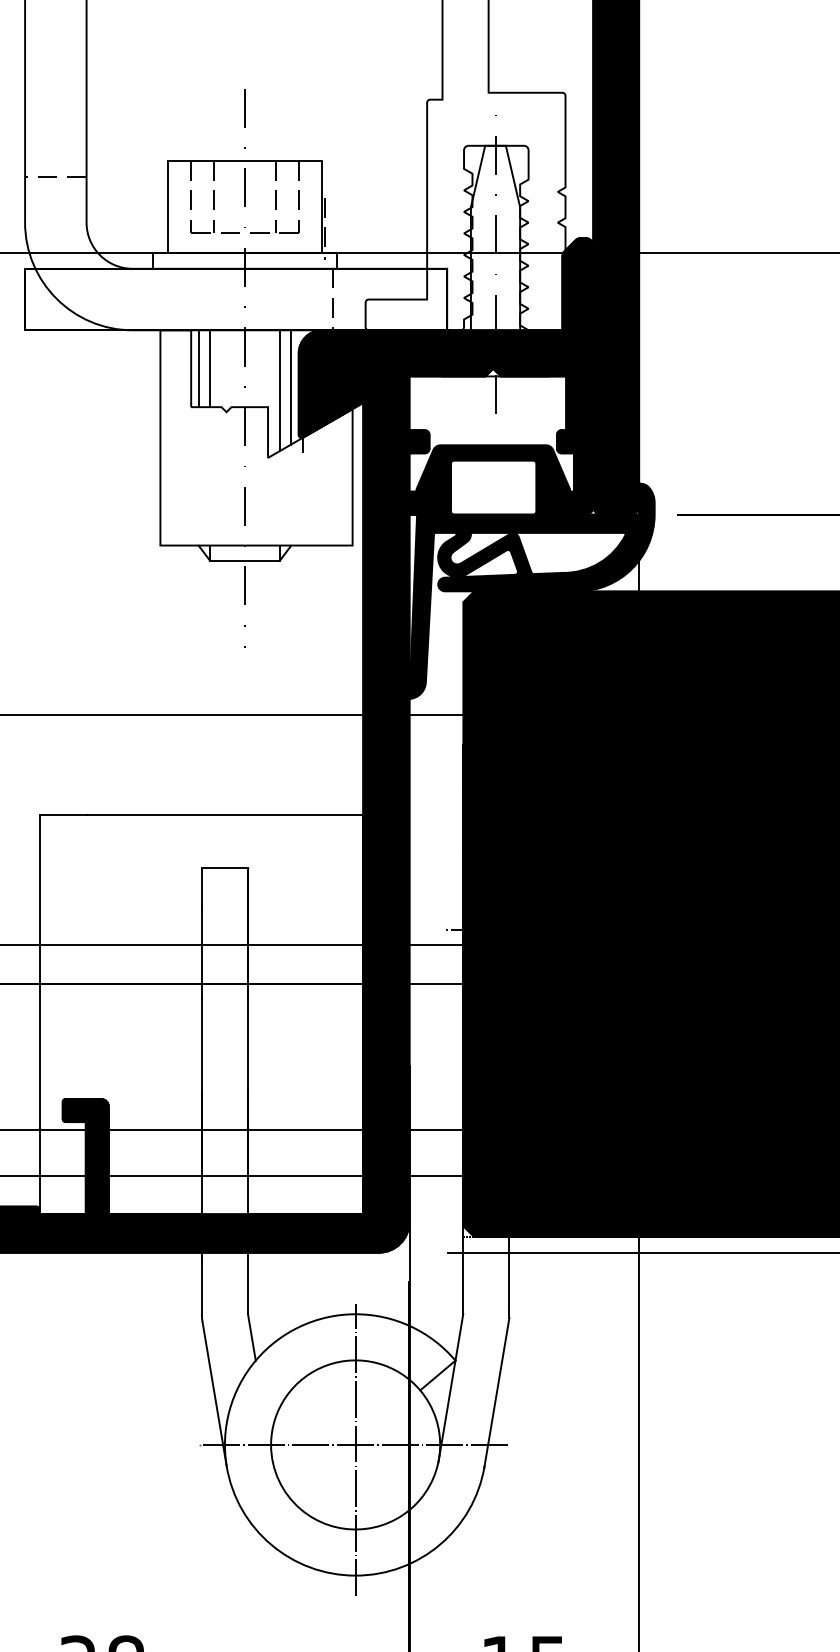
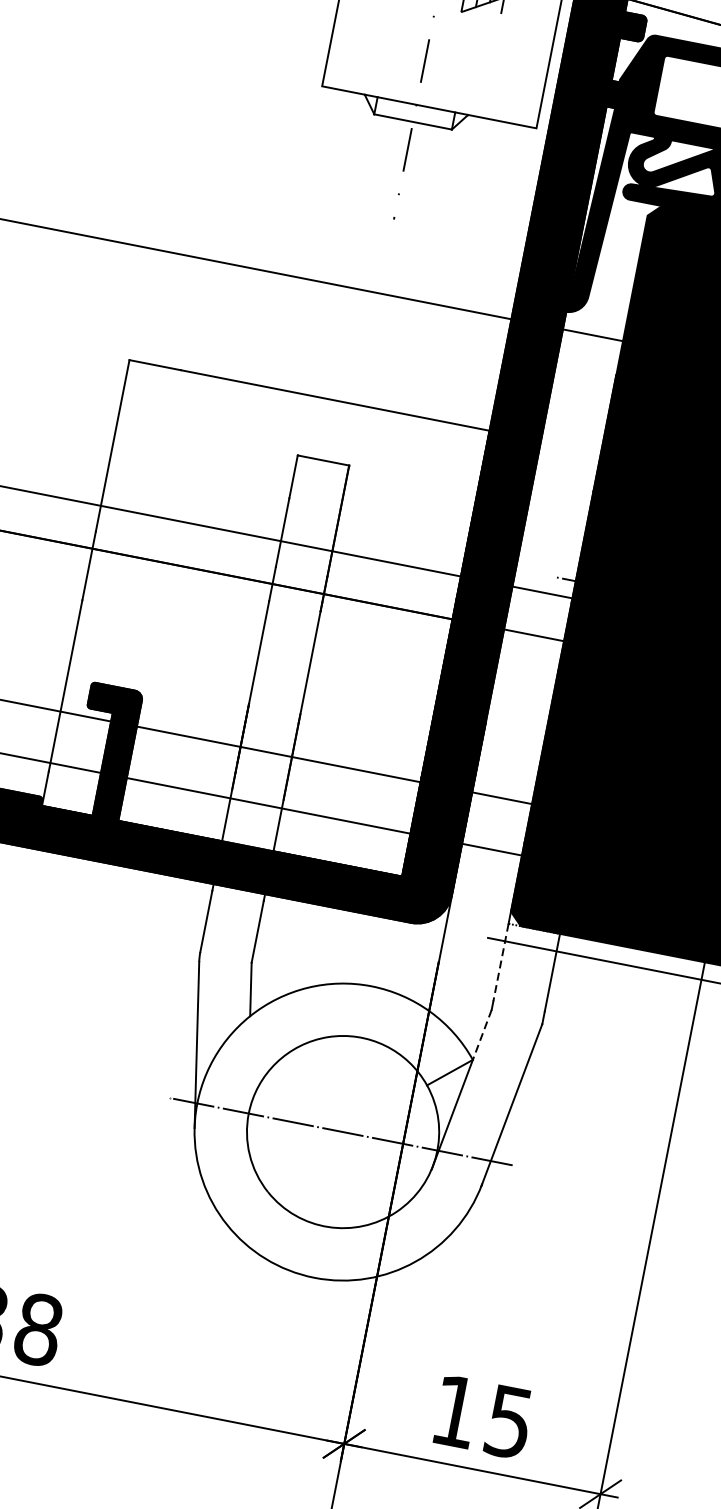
line: (463, 1271) -> (501, 962), solid -> dashed
line: (459, 1337) -> (482, 1034), solid -> dashed
line: (355, 1450) -> (341, 1138), removed

